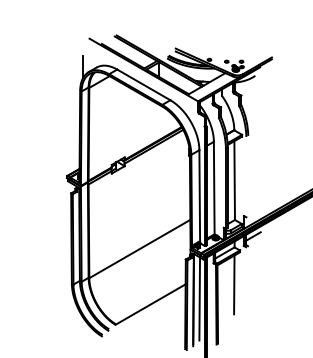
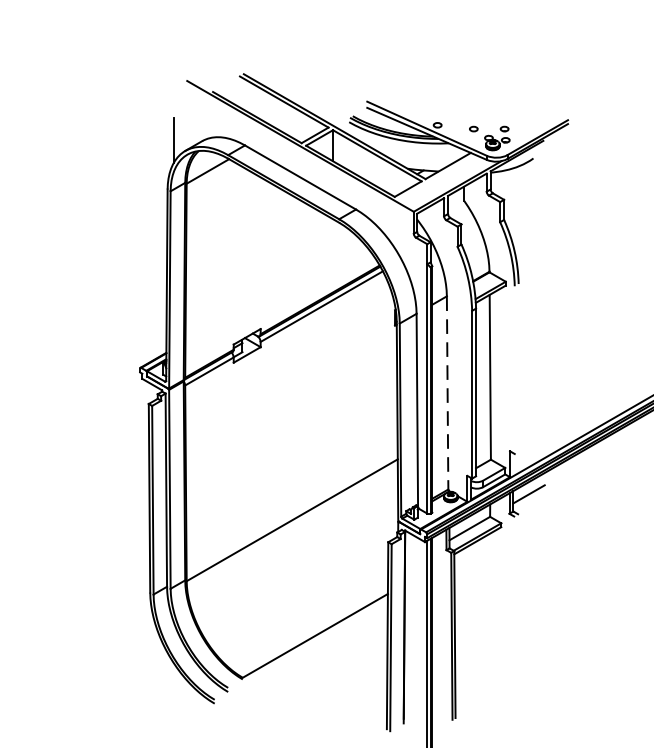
line: (214, 188) -> (448, 393), solid -> dashed
line: (234, 284) -> (489, 594), removed
line: (199, 298) -> (416, 623), removed

